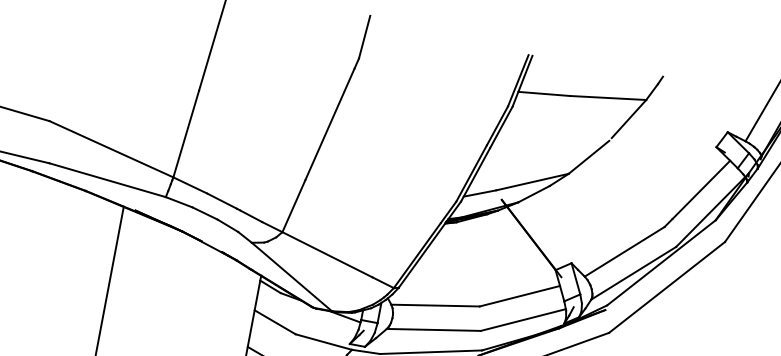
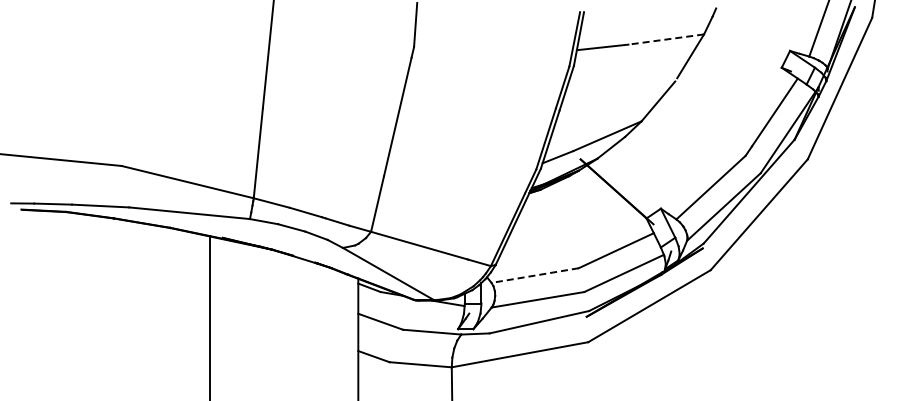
line: (607, 97) -> (665, 39), solid -> dashed
line: (434, 305) -> (534, 275), solid -> dashed

